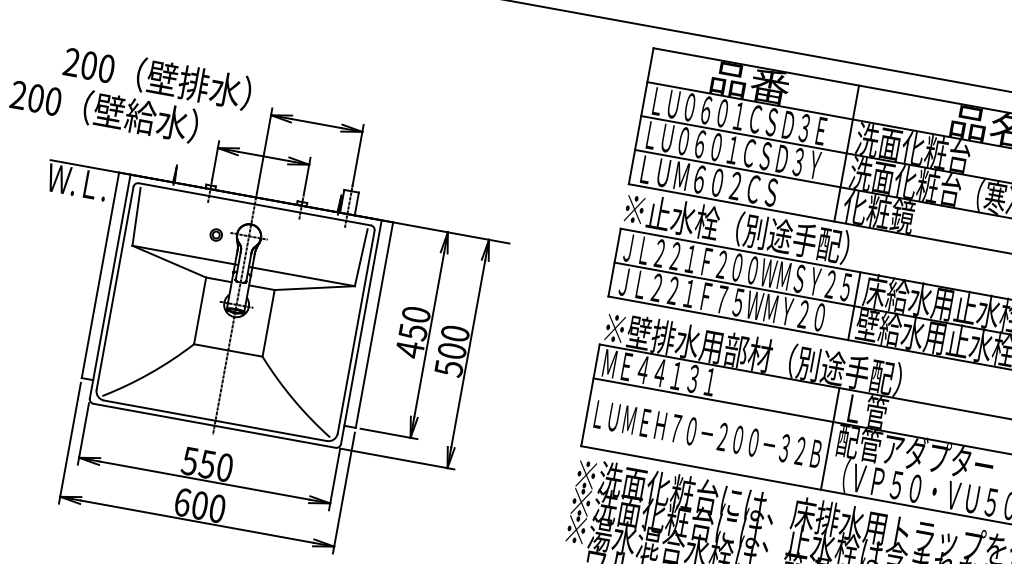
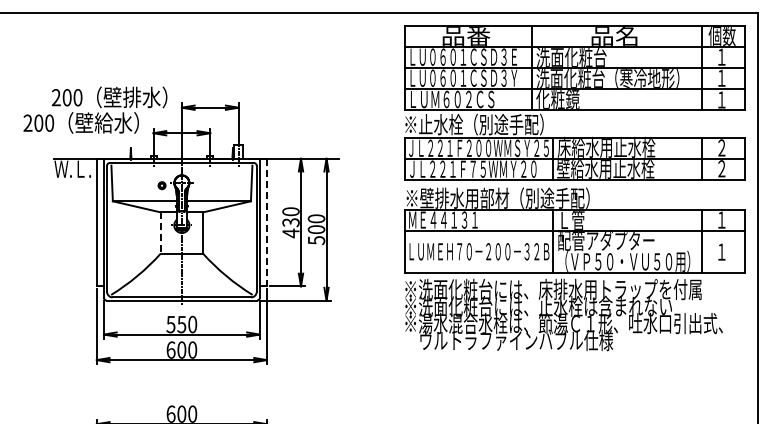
line: (199, 311) -> (160, 233), solid -> dashed
line: (373, 324) -> (266, 222), solid -> dashed
text: (412, 331) -> (290, 222), 450 -> 430

